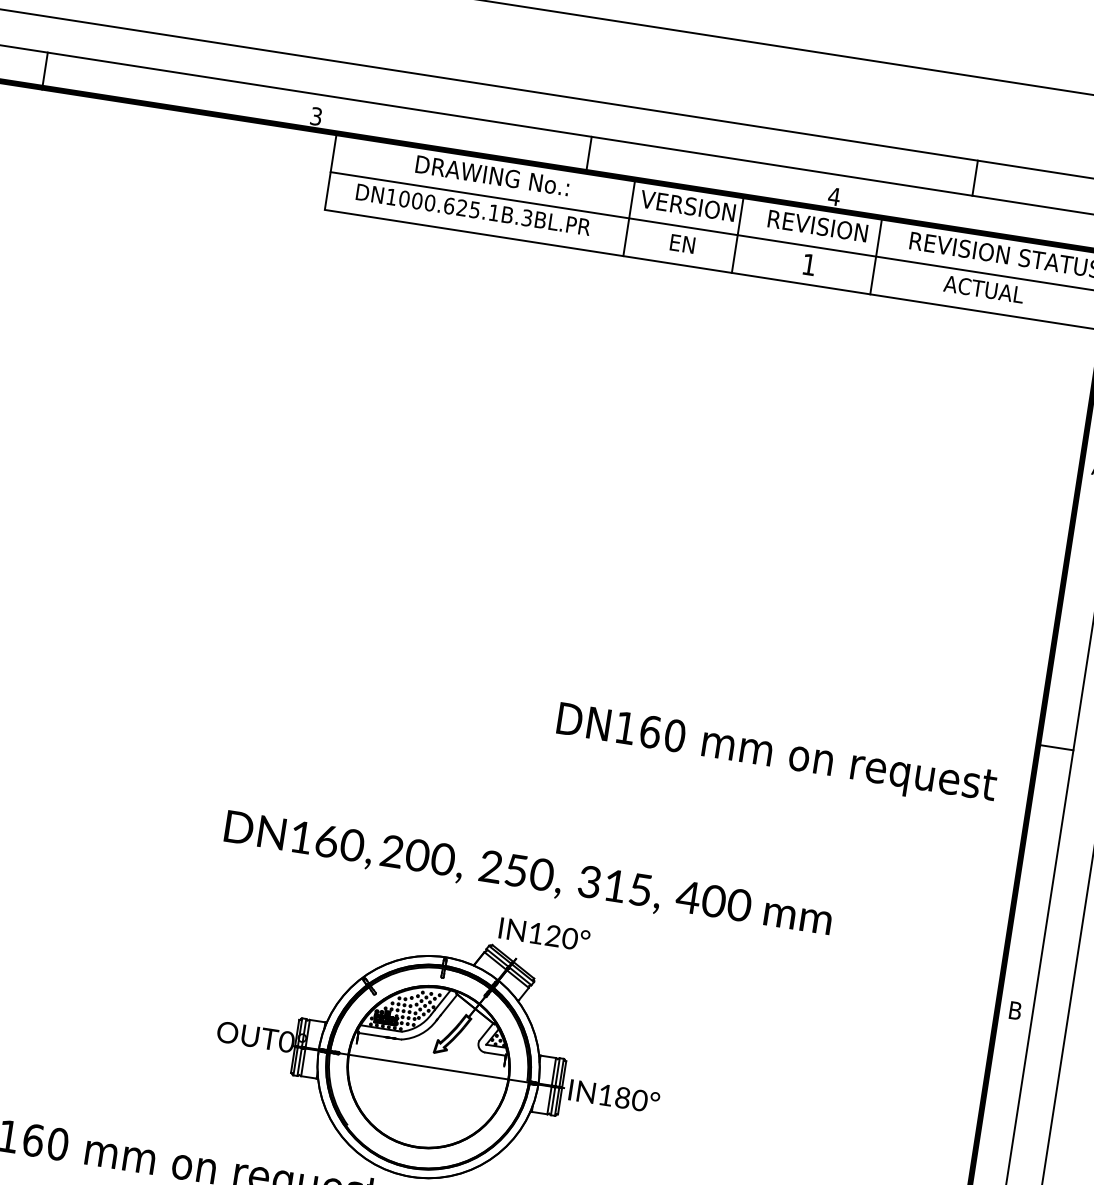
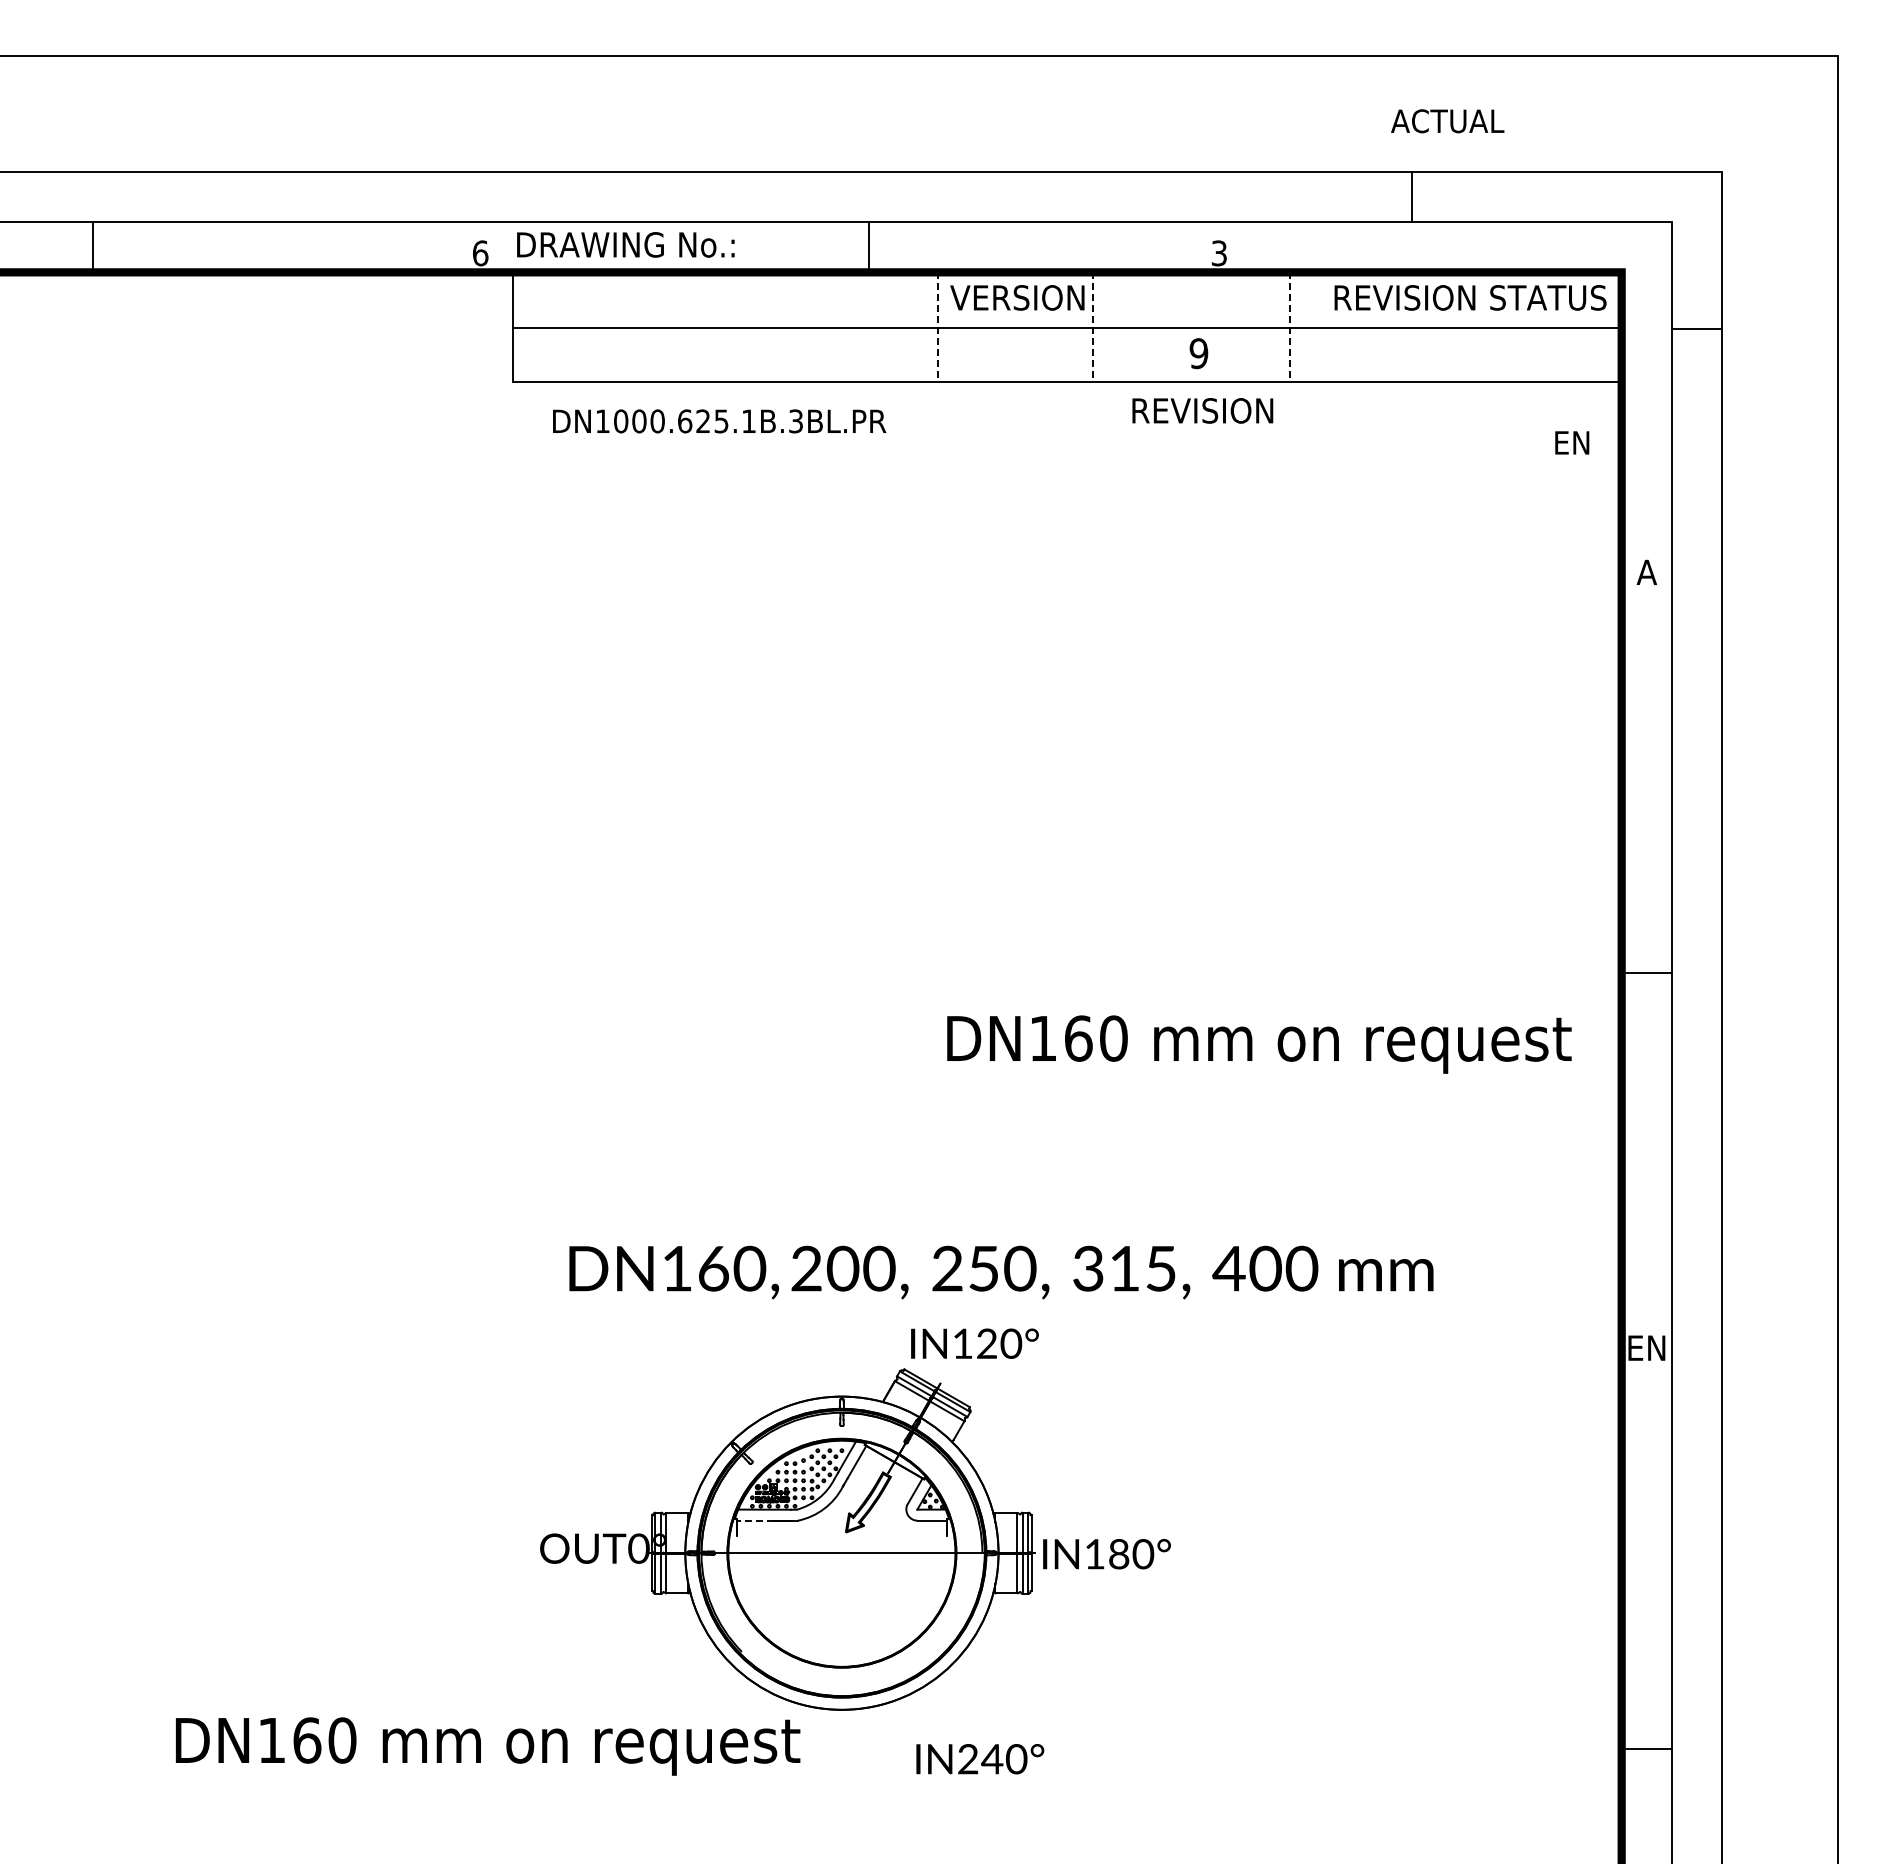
text: (316, 116) -> (480, 253), 3 -> 6
text: (492, 175) -> (625, 244), moved
text: (834, 196) -> (1219, 253), 4 -> 3
text: (473, 209) -> (719, 421), moved
line: (629, 218) -> (938, 327), solid -> dashed
text: (817, 225) -> (1202, 410), moved
line: (738, 235) -> (1093, 327), solid -> dashed
text: (682, 243) -> (1572, 442), moved
line: (876, 256) -> (1290, 327), solid -> dashed
text: (808, 264) -> (1198, 353), 1 -> 9
text: (983, 289) -> (1447, 121), moved
text: (528, 875) -> (1001, 1272), moved
text: (1015, 1010) -> (1646, 1347), B -> EN
line: (371, 1034) -> (755, 1520), solid -> dashed

